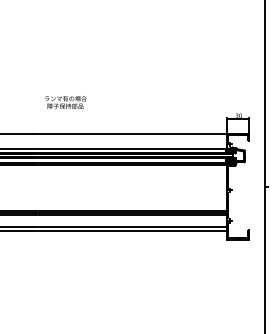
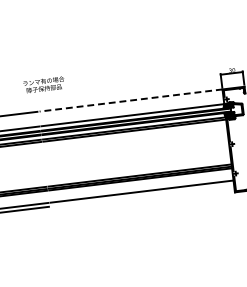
text: (65, 102) -> (43, 85), moved
line: (132, 133) -> (130, 100), solid -> dashed
line: (132, 231) -> (142, 195), removed

